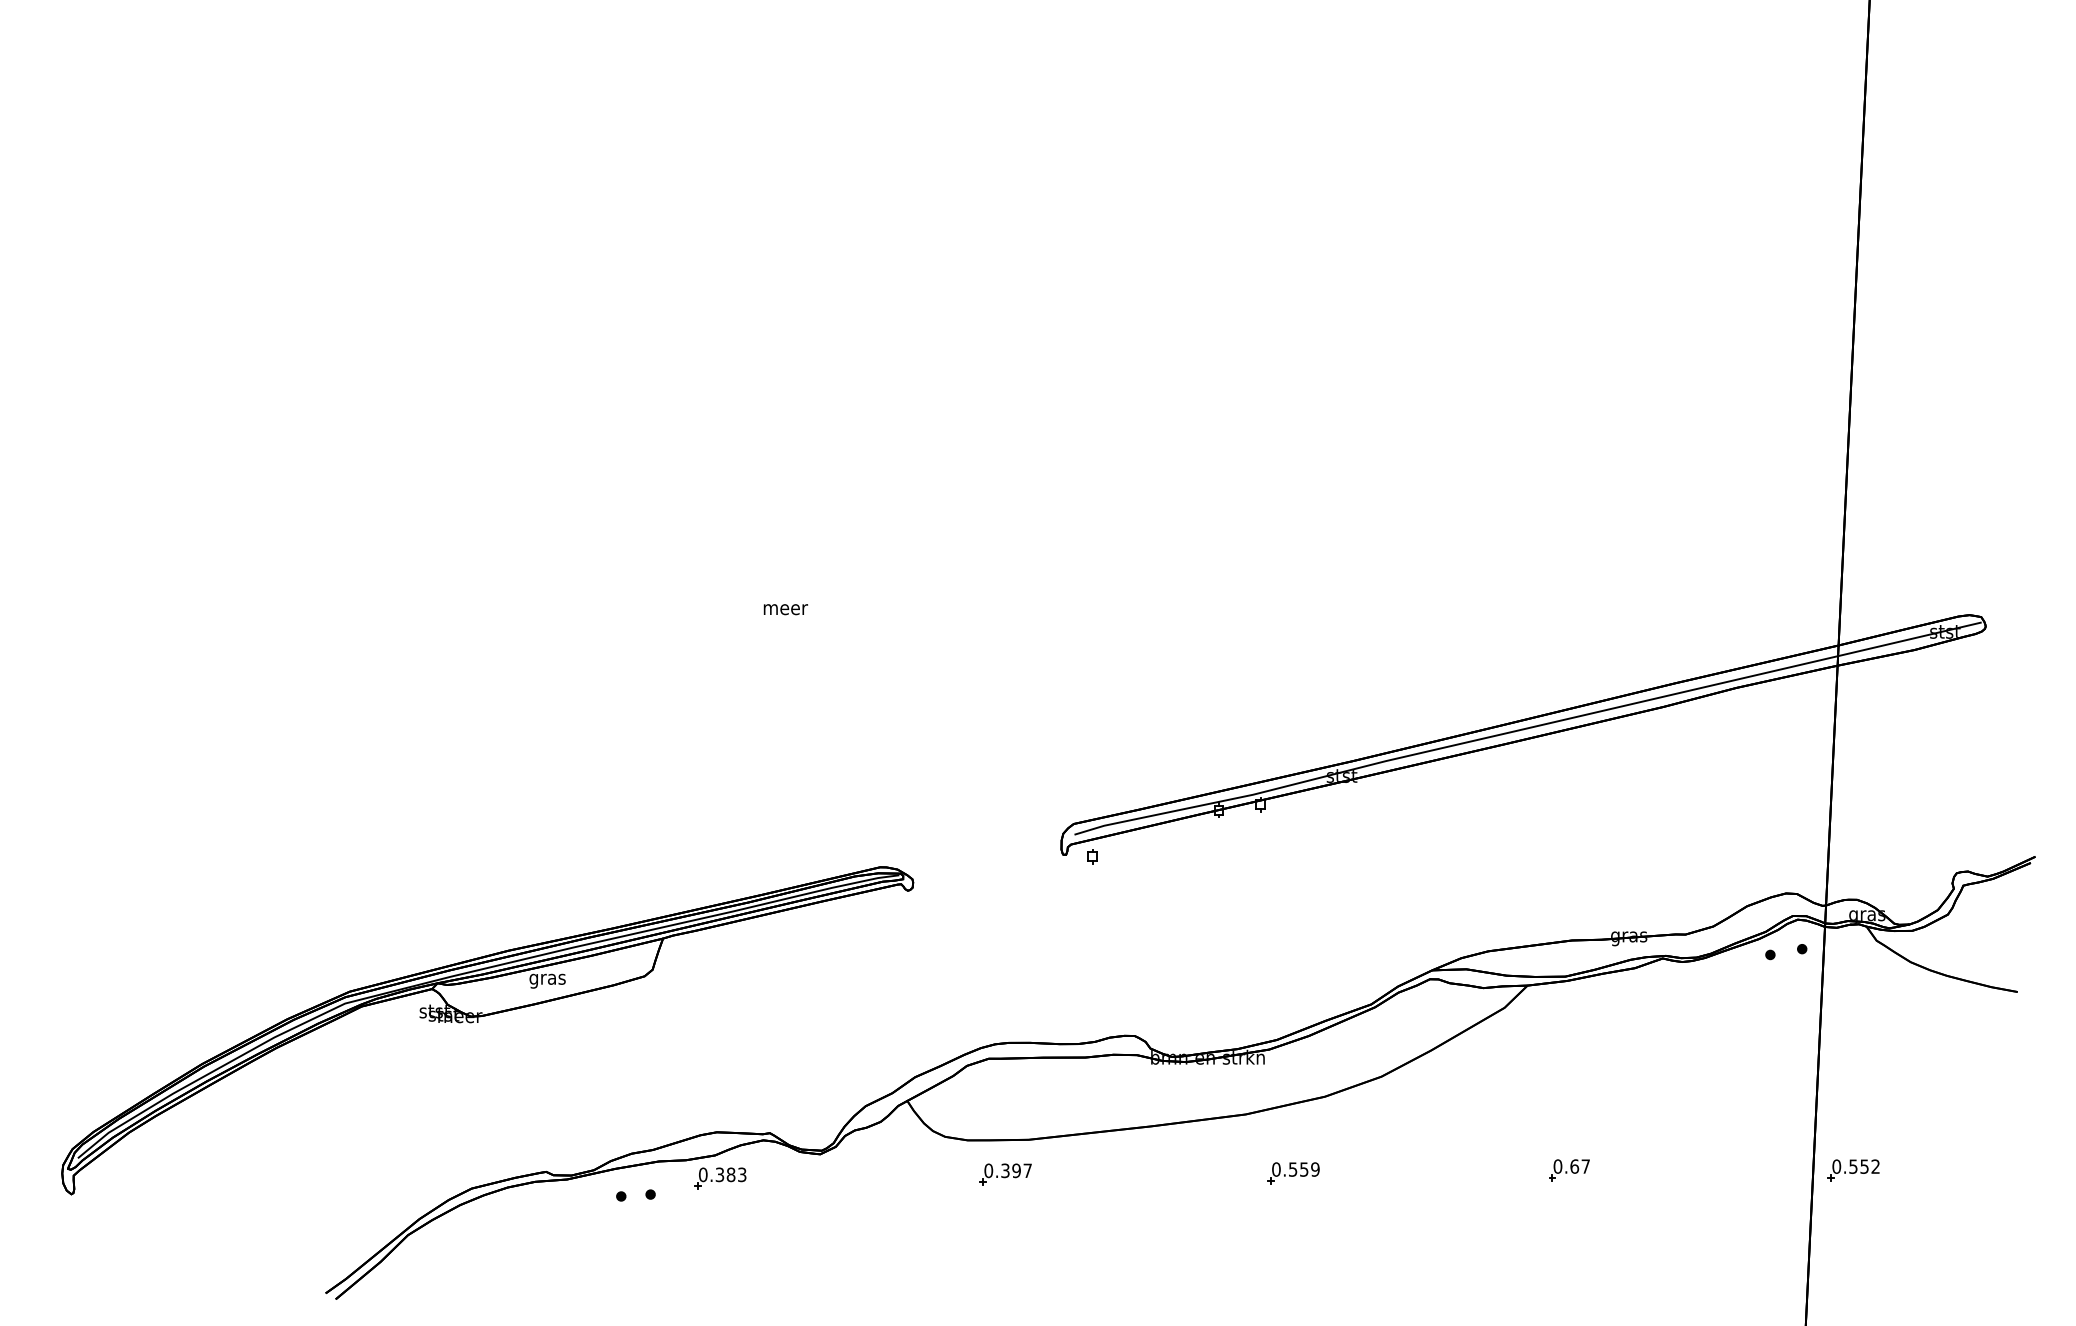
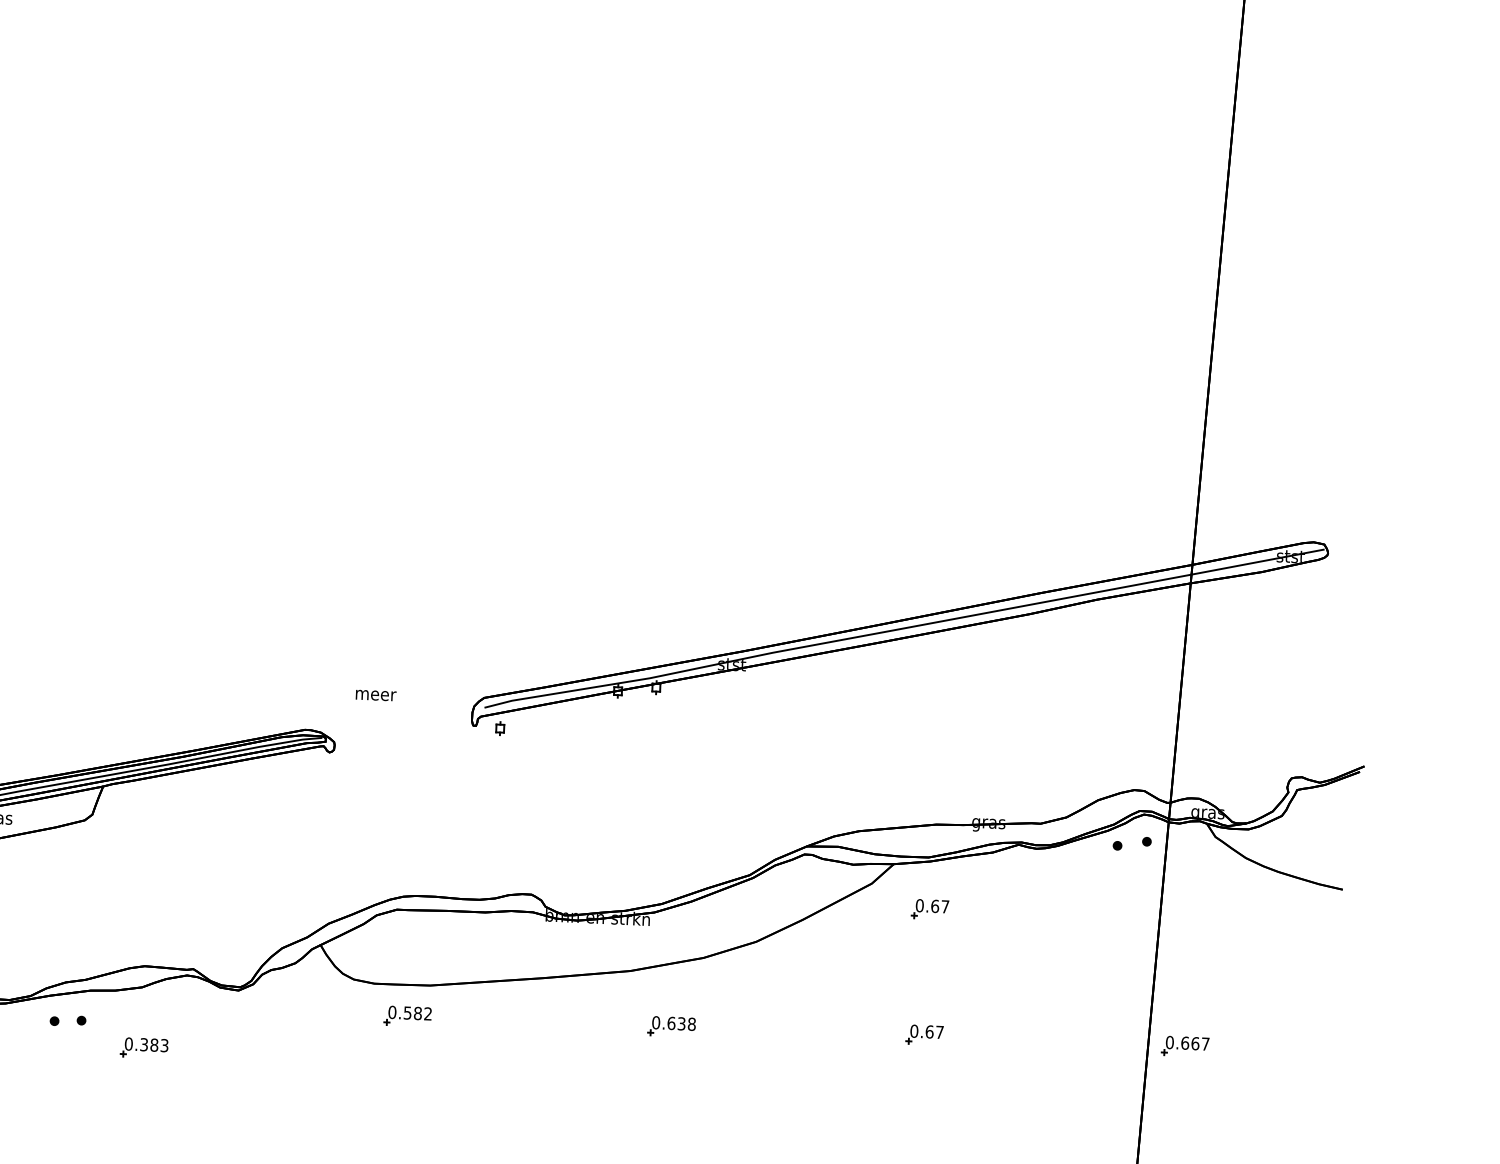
text: (785, 609) -> (375, 695), moved
part: (1569, 1033) -> (930, 909), added
text: (1864, 1166) -> (1195, 1043), 0.552 -> 0.667
text: (1303, 1169) -> (680, 1023), 0.559 -> 0.638
text: (1016, 1170) -> (417, 1013), 0.397 -> 0.582
part: (720, 1178) -> (144, 1048), moved

